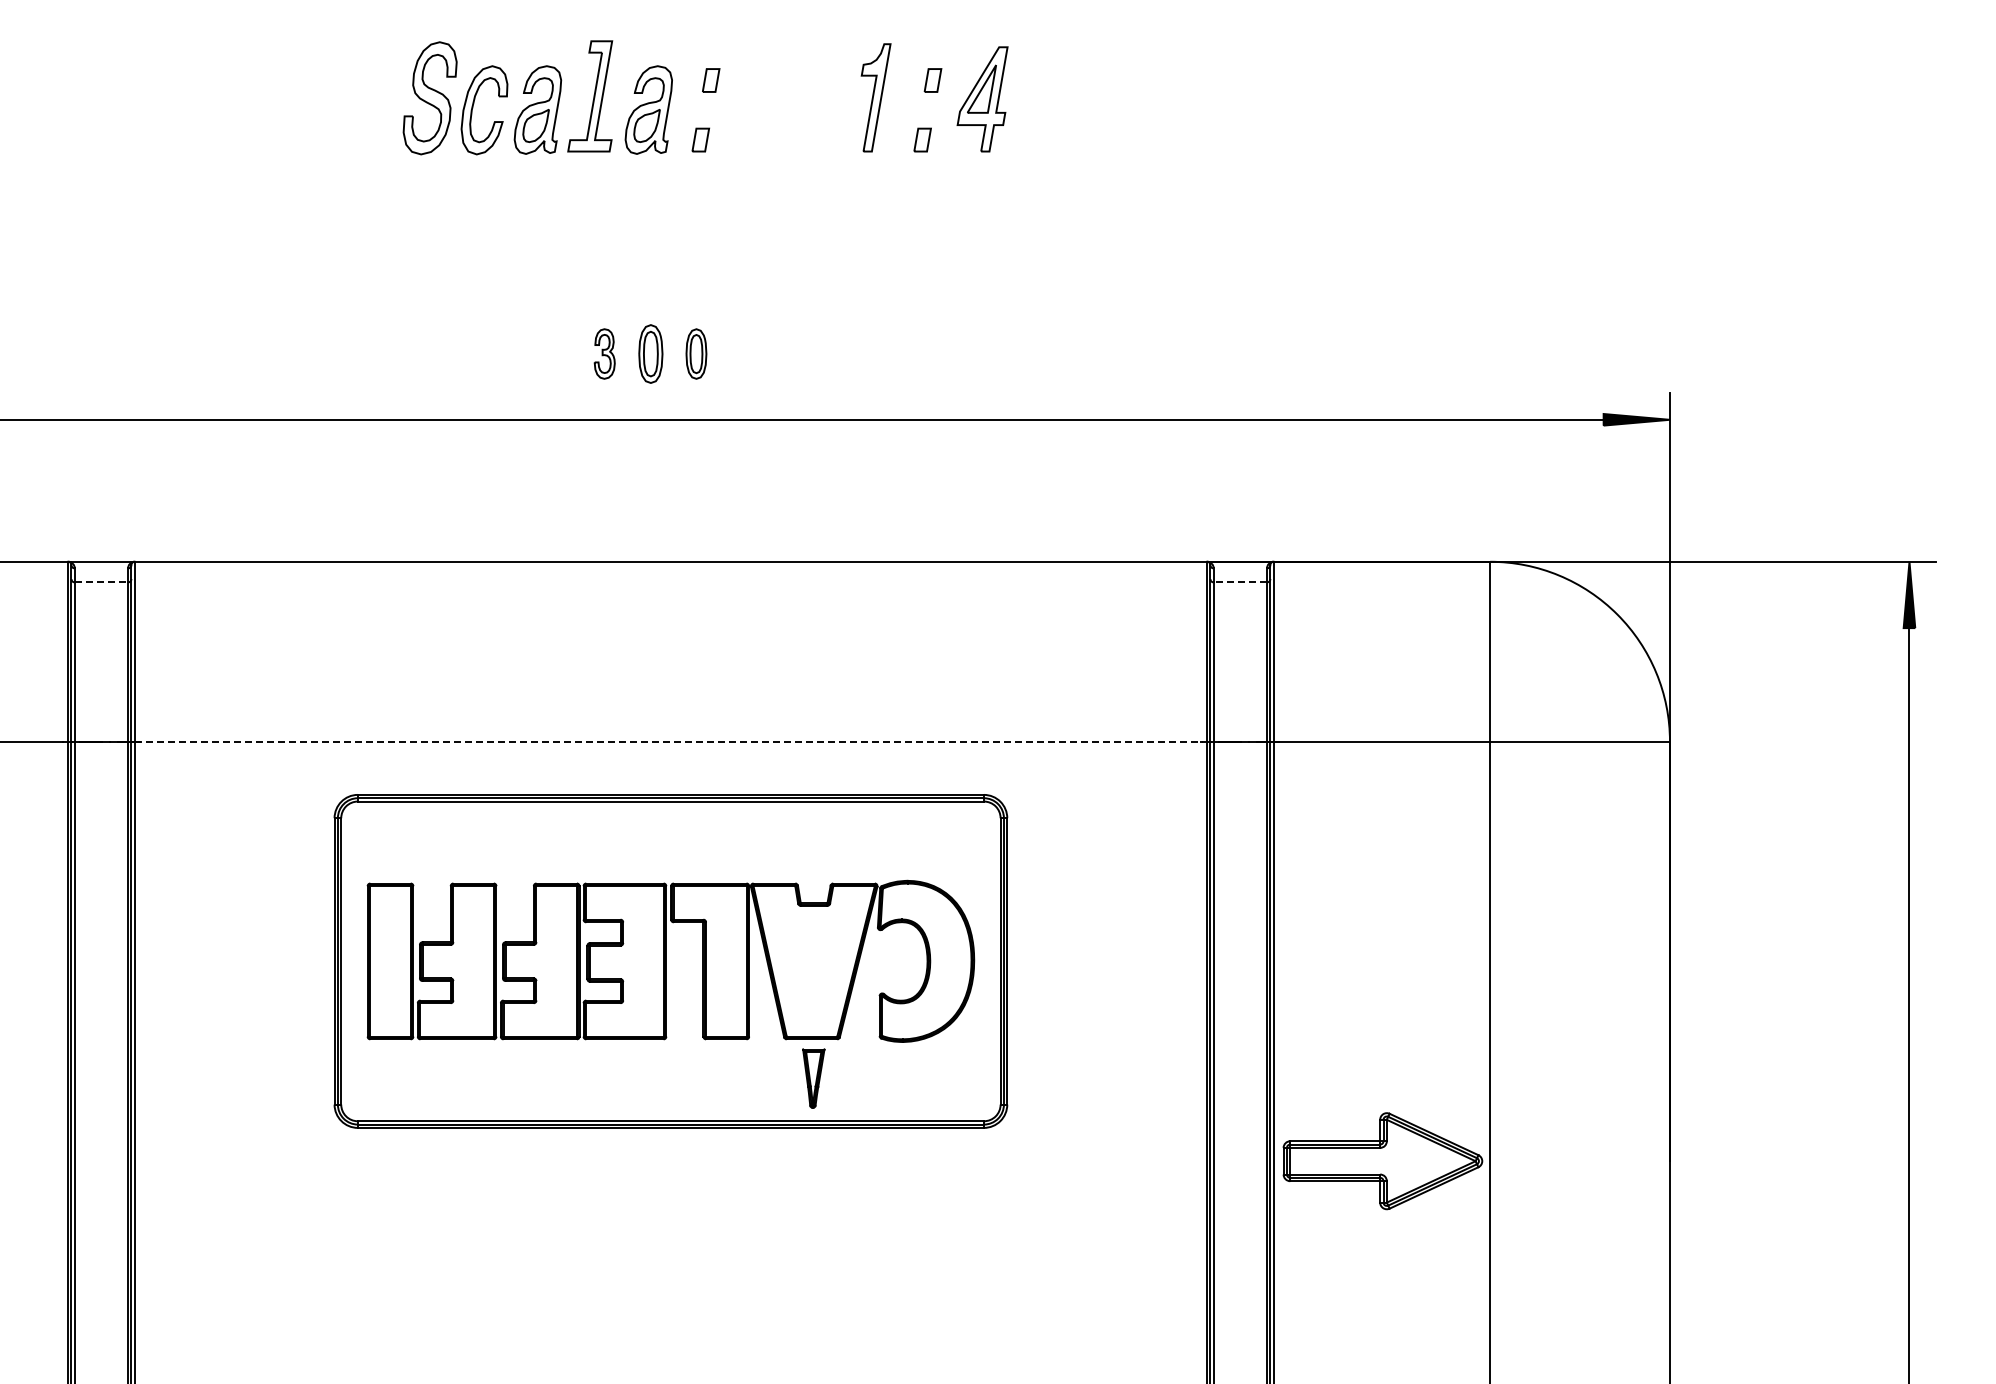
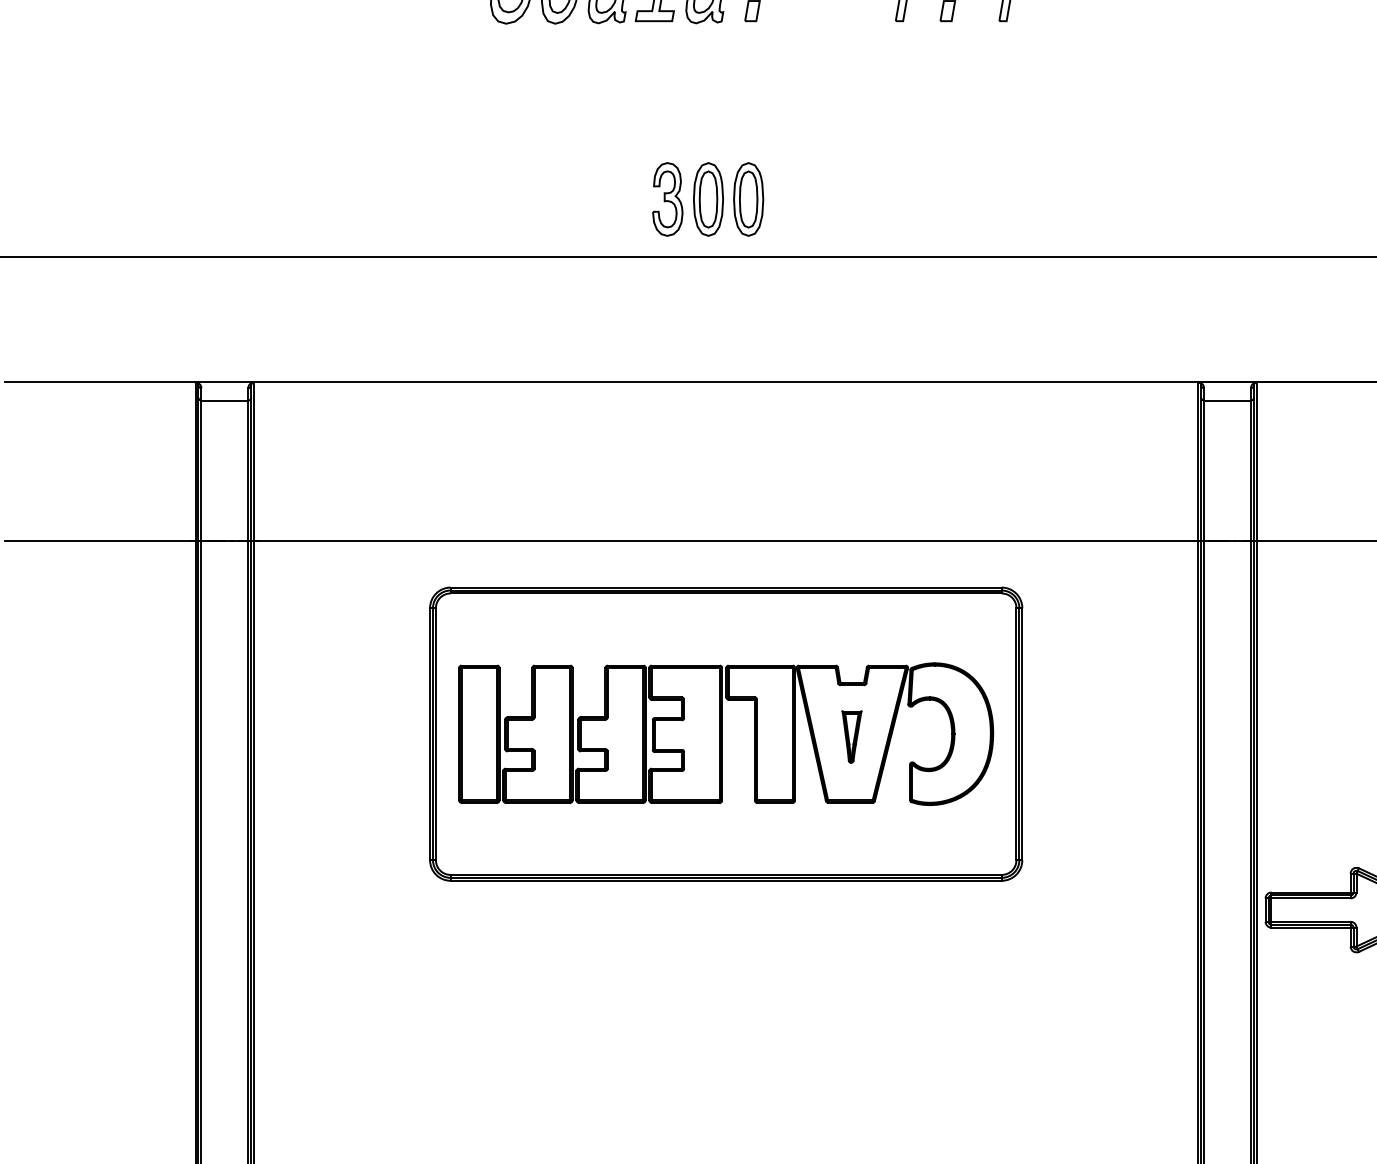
part: (604, 353) -> (667, 198), size x1.67
part: (650, 353) -> (708, 198), size x1.43
part: (696, 353) -> (748, 198), size x1.67
line: (101, 582) -> (224, 400), dashed -> solid
line: (1240, 582) -> (1227, 400), dashed -> solid
line: (671, 741) -> (726, 540), dashed -> solid
part: (813, 1078) -> (851, 736), moved

